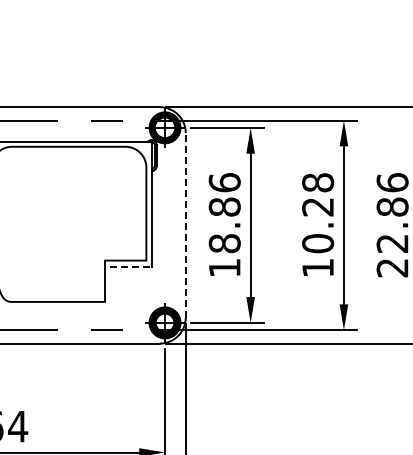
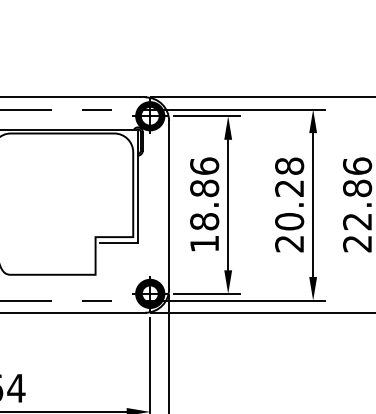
line: (185, 224) -> (168, 204), dashed -> solid
line: (130, 266) -> (118, 242), dashed -> solid
text: (317, 268) -> (289, 244), 10.28 -> 20.28

